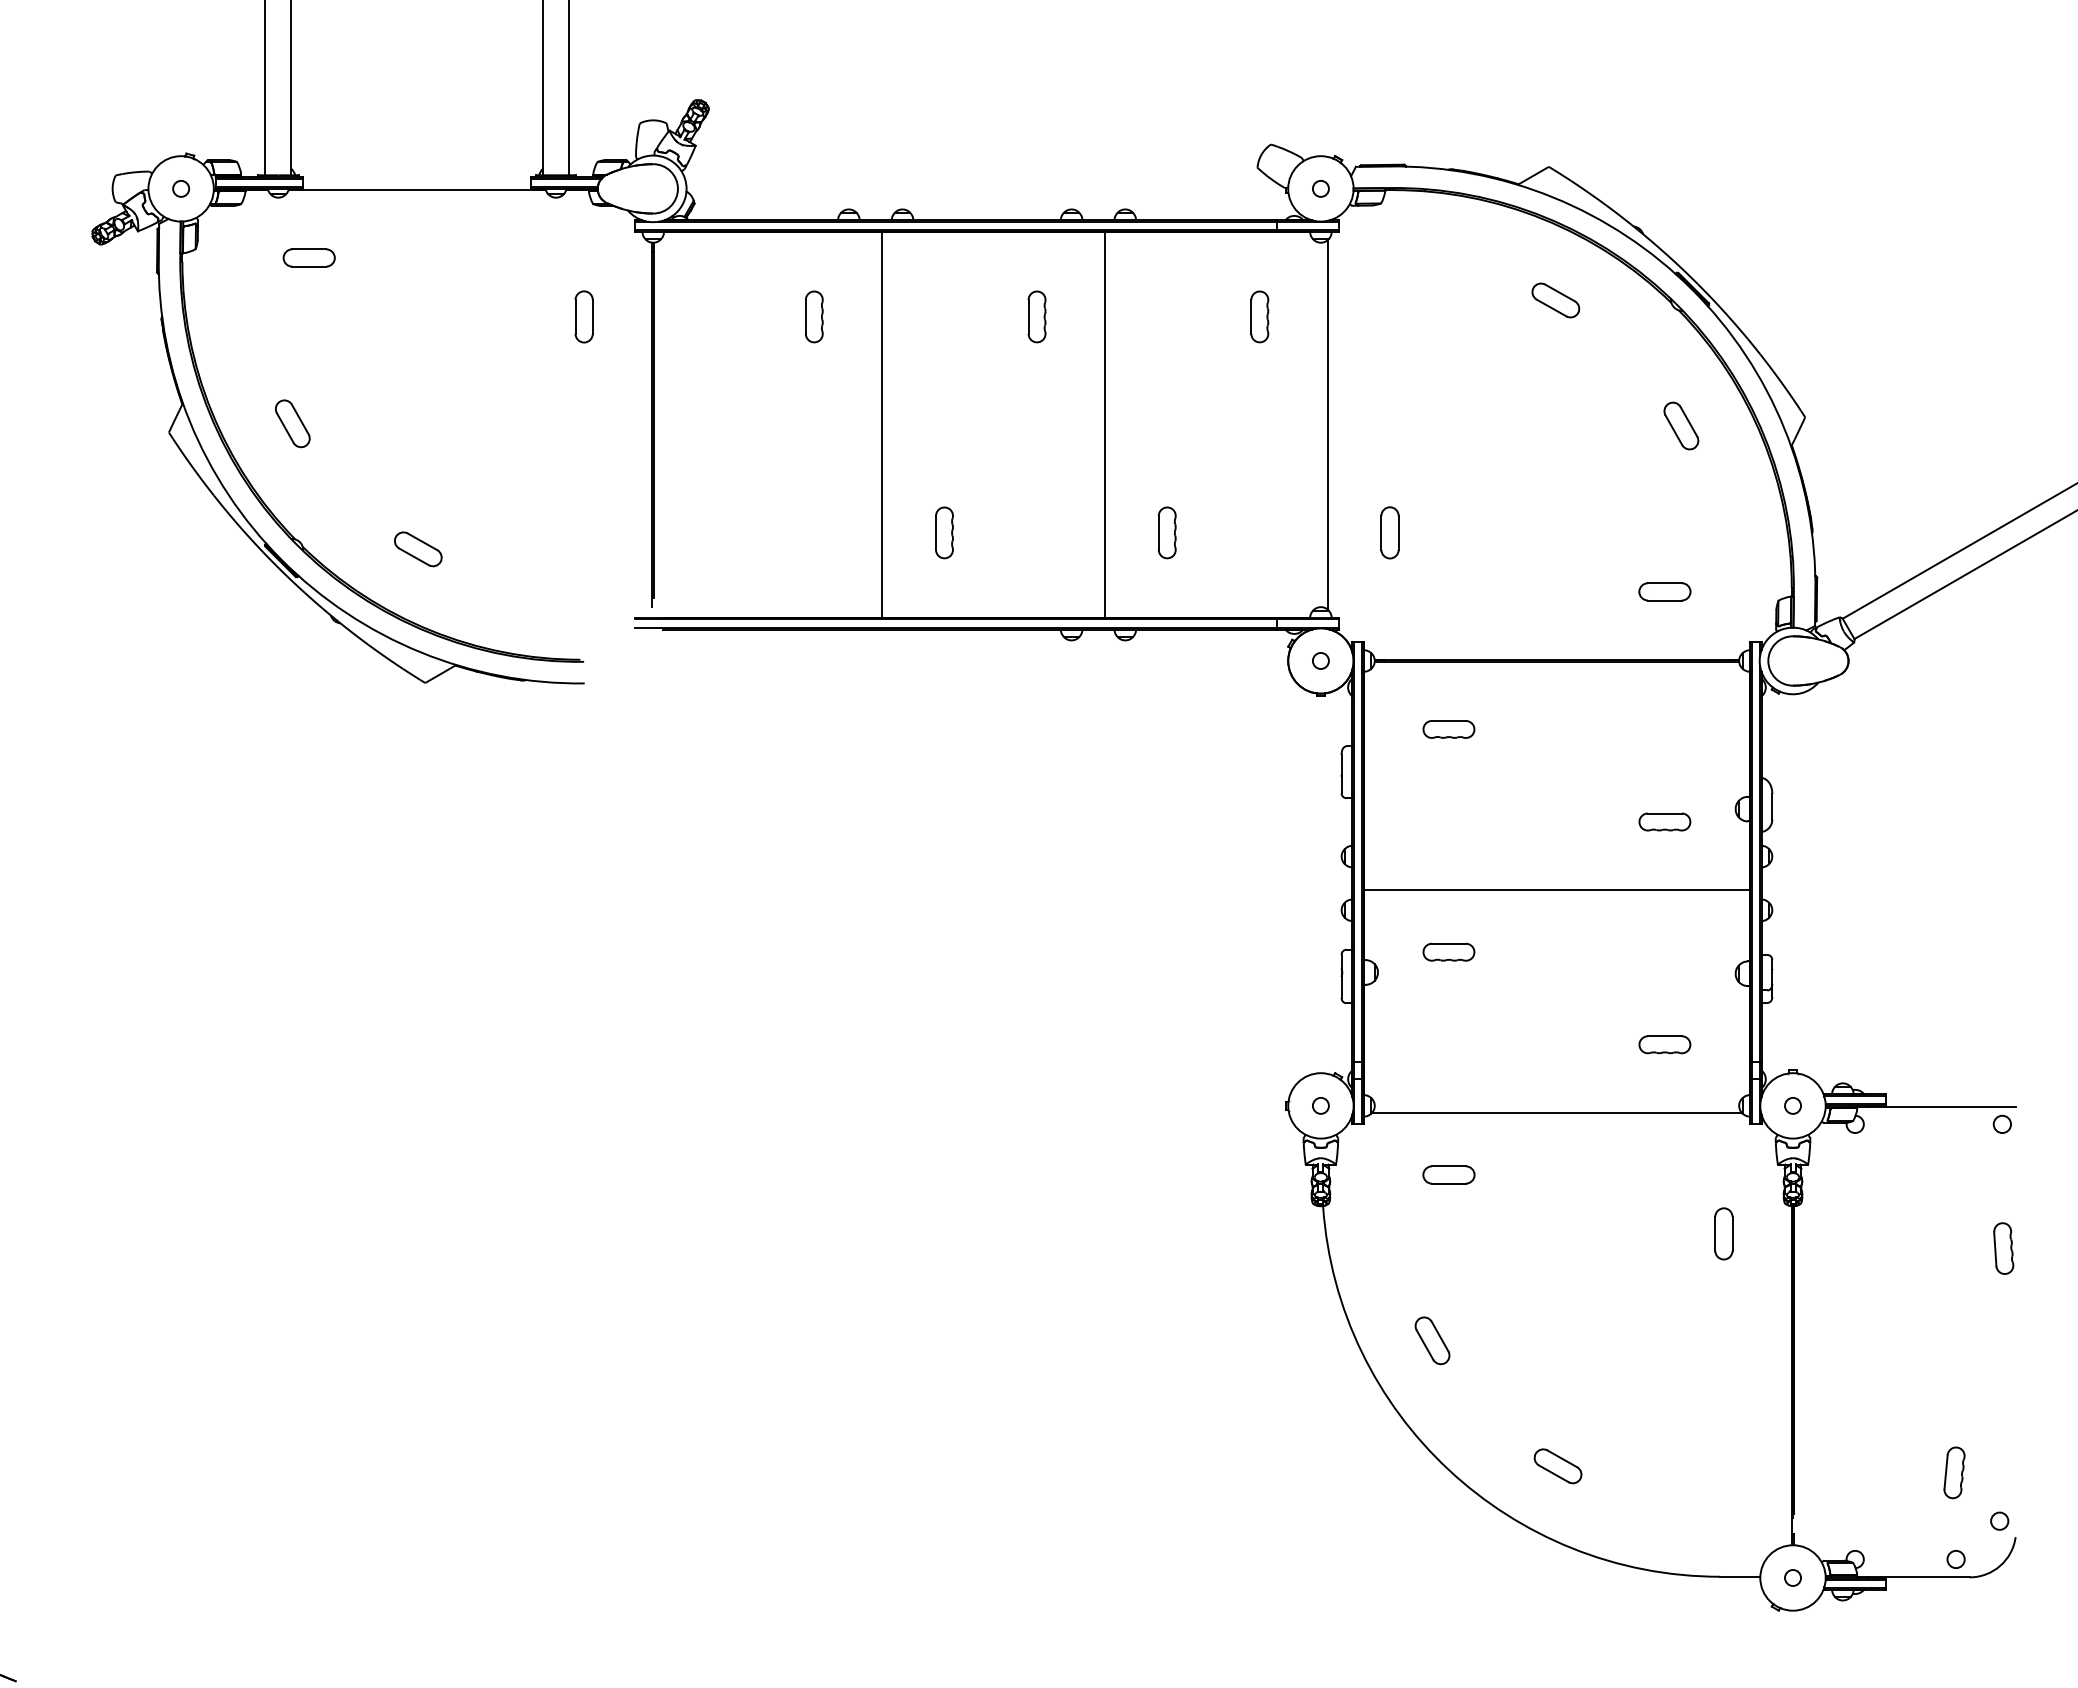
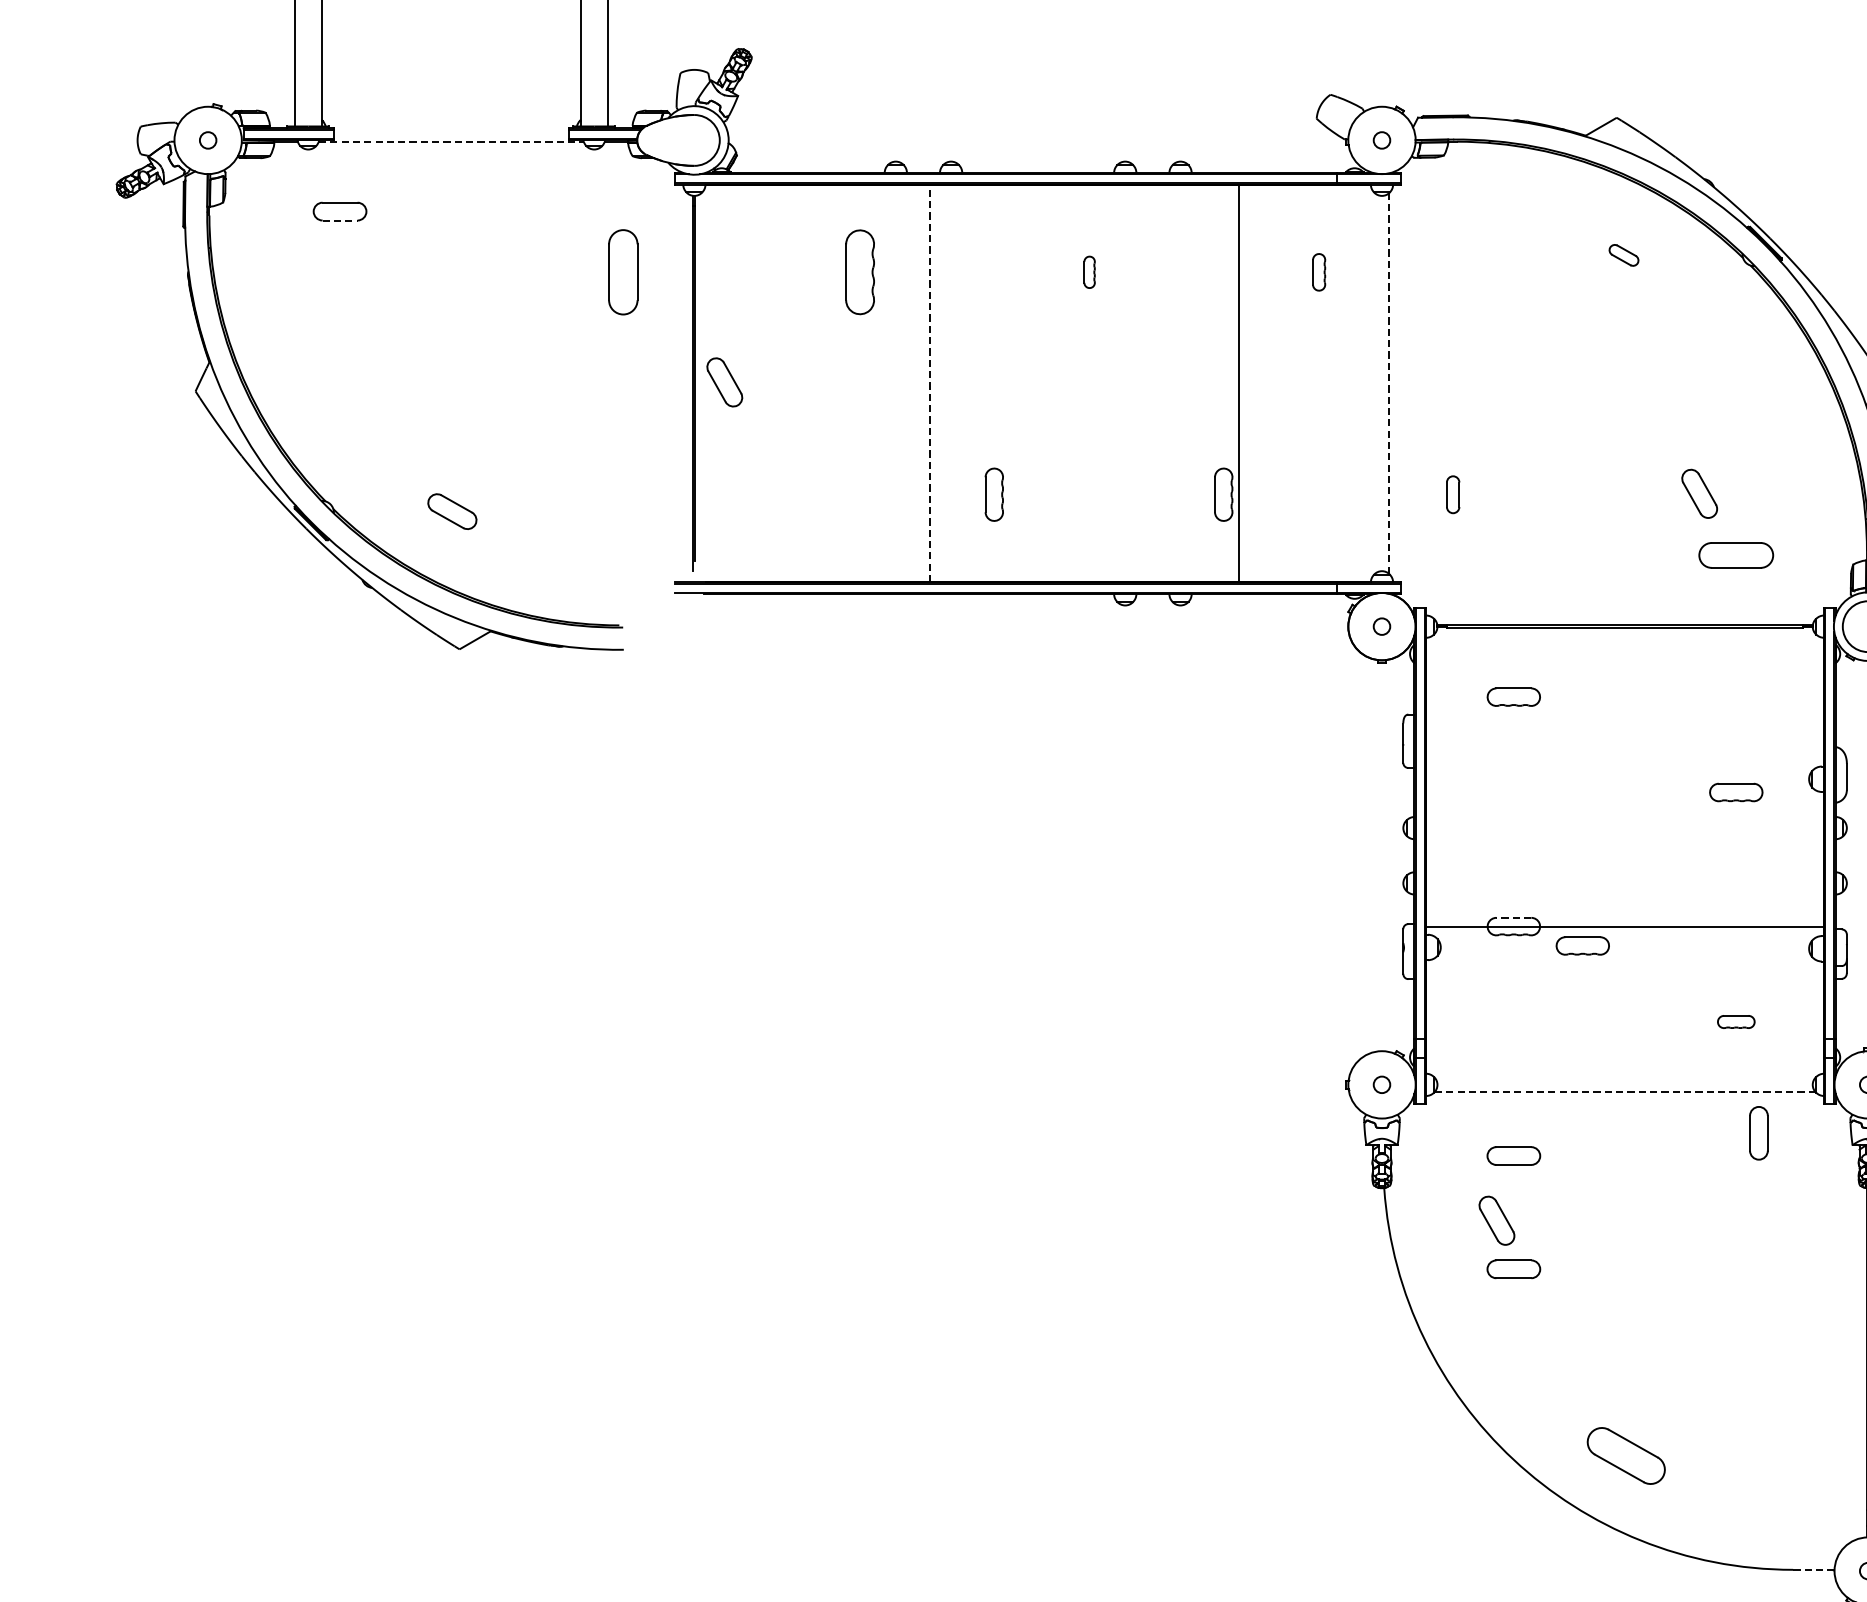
line: (417, 190) -> (451, 142), solid -> dashed
line: (309, 266) -> (340, 220), solid -> dashed
part: (1555, 300) -> (1623, 255), size x0.6
part: (583, 316) -> (622, 271), size x1.6
part: (814, 316) -> (860, 271), size x1.6
part: (1036, 316) -> (1089, 271), size x0.6
part: (1259, 316) -> (1318, 271), size x0.7
part: (292, 423) -> (724, 382), moved
line: (882, 424) -> (930, 383), solid -> dashed
line: (1104, 424) -> (1238, 383), moved
line: (1327, 424) -> (1388, 383), solid -> dashed
part: (1681, 425) -> (1699, 493), moved
part: (1389, 532) -> (1452, 494), size x0.7
part: (1664, 591) -> (1735, 555), size x1.4
line: (1556, 889) -> (1624, 926), moved
line: (1448, 943) -> (1513, 917), solid -> dashed
part: (1515, 970) -> (1582, 945), added
part: (1664, 1044) -> (1735, 1021), size x0.7
line: (1556, 1112) -> (1624, 1091), solid -> dashed
part: (1723, 1233) -> (1758, 1132), moved
part: (1448, 1284) -> (1513, 1268), added
part: (1432, 1340) -> (1496, 1220), moved
part: (1557, 1466) -> (1625, 1456), size x1.6
line: (1739, 1576) -> (1813, 1569), solid -> dashed

